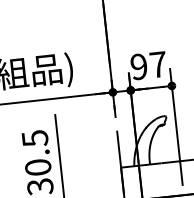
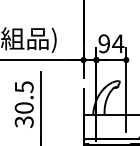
text: (158, 64) -> (118, 43), 97 -> 94

